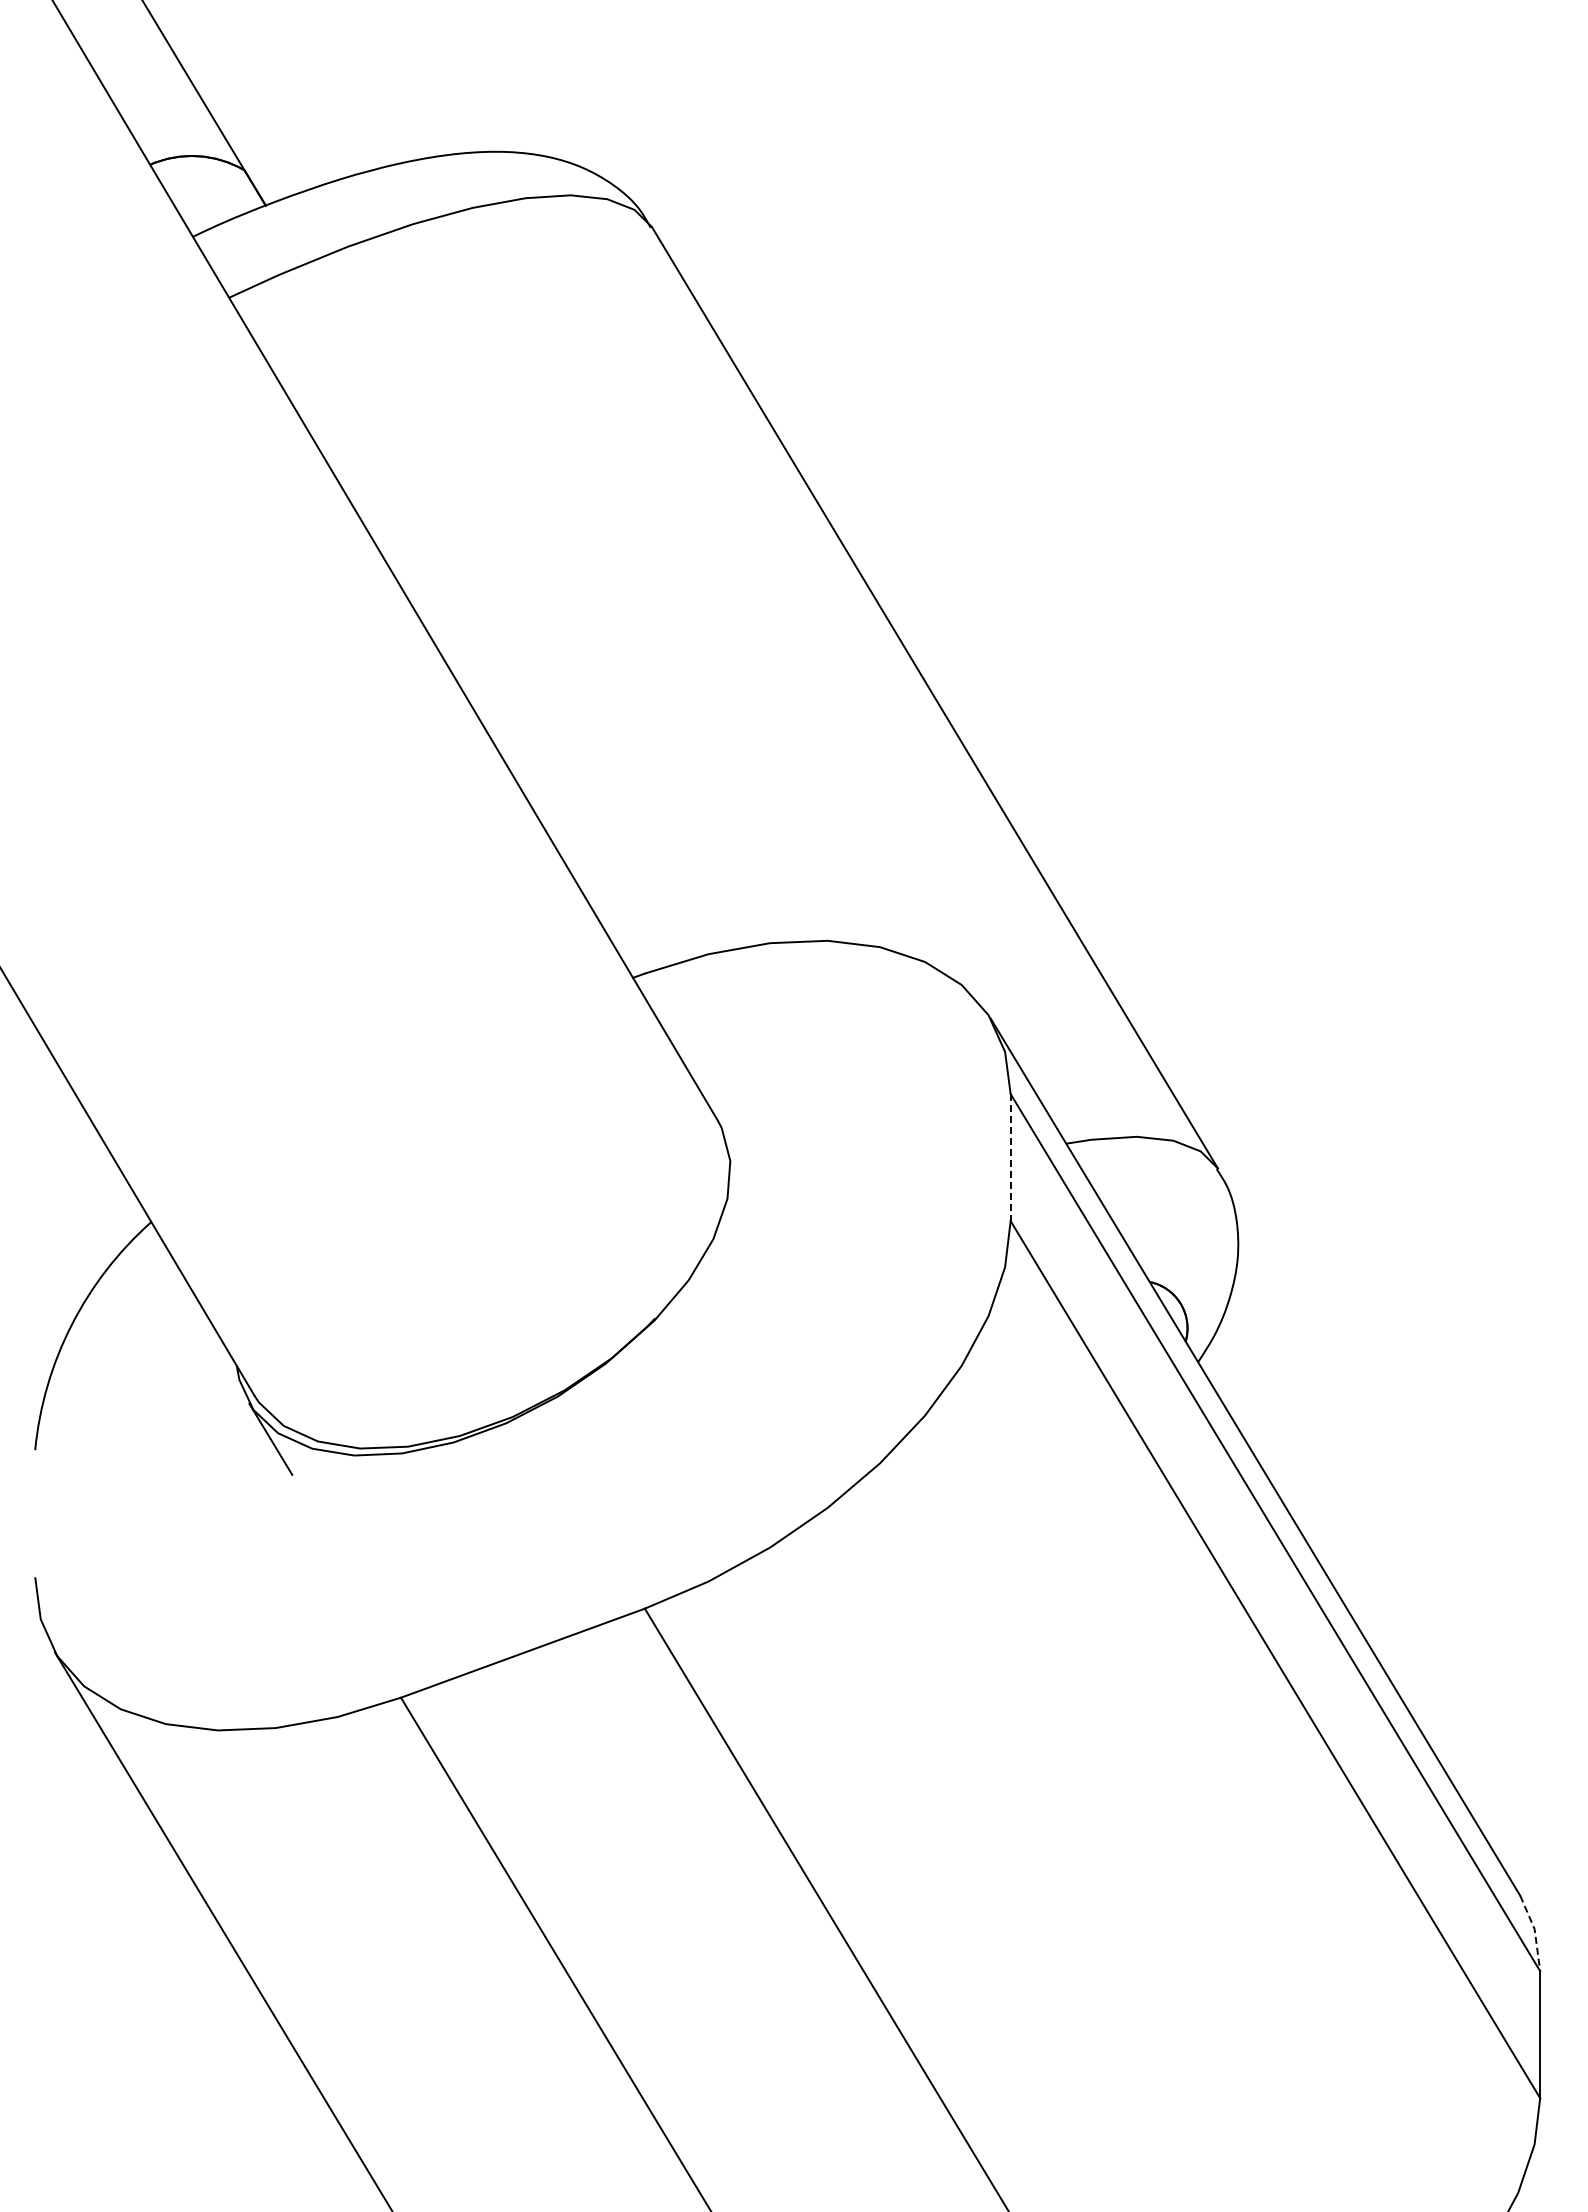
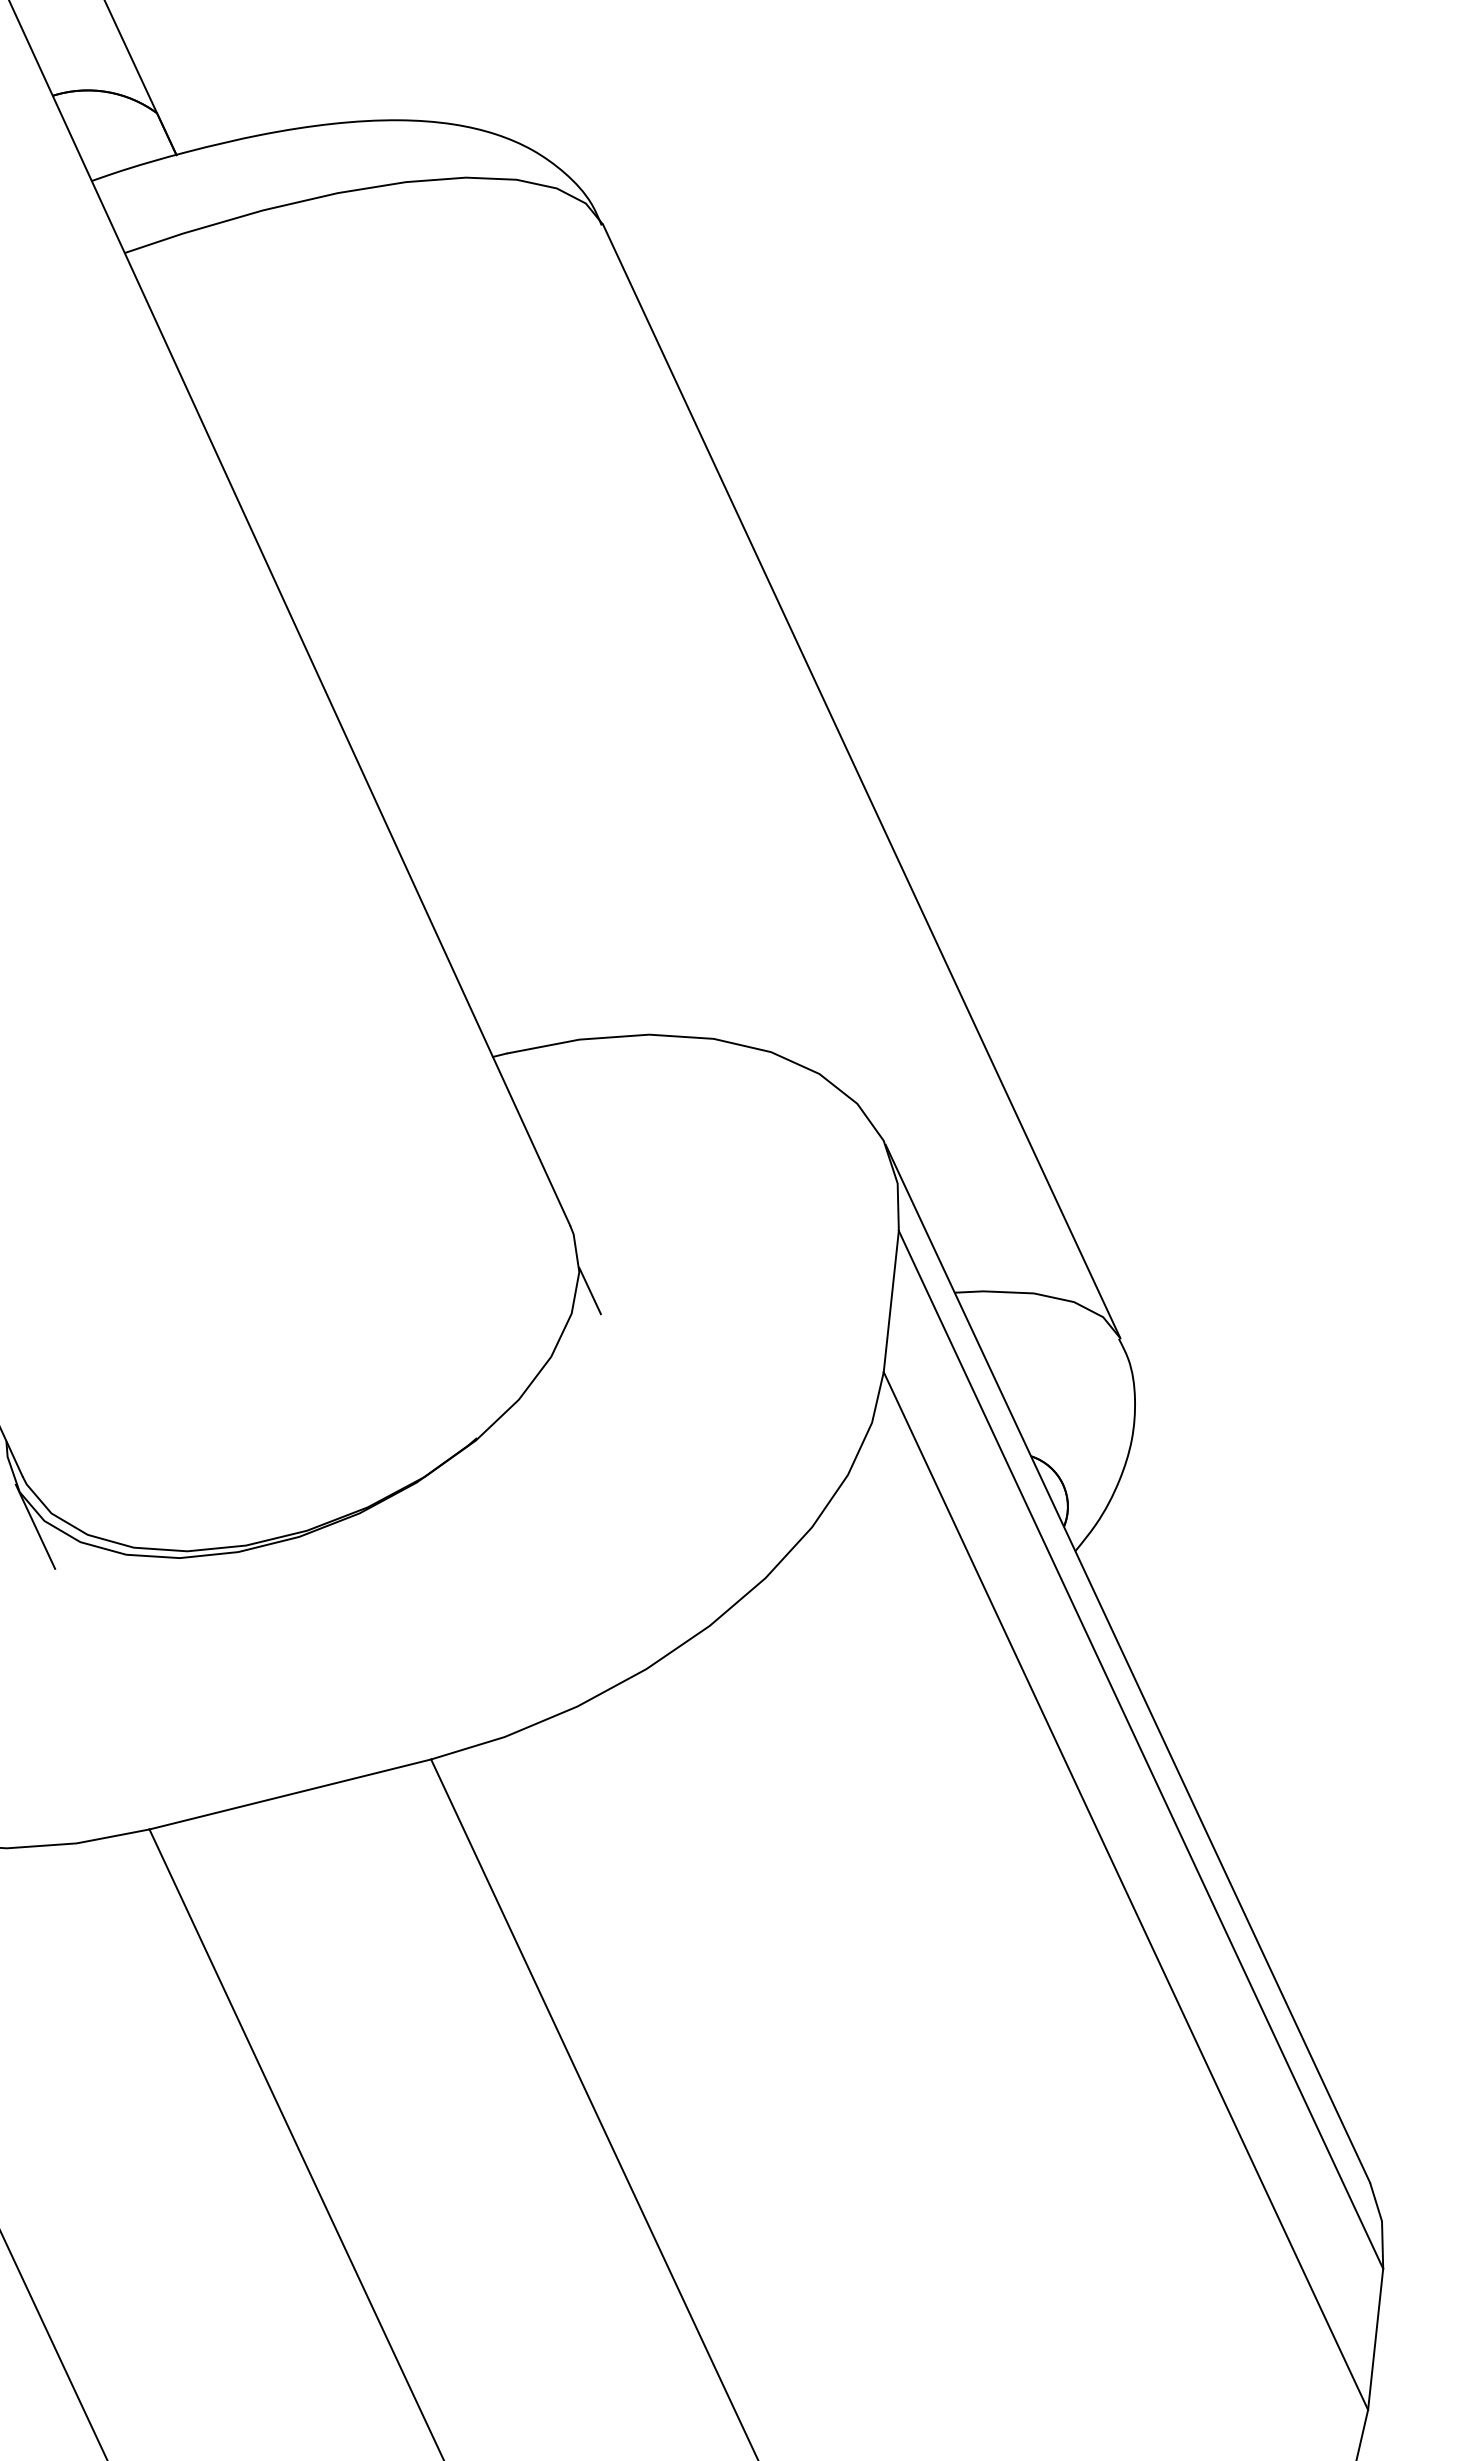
line: (1010, 1157) -> (891, 1301), dashed -> solid
line: (741, 1176) -> (589, 1290), added
line: (1535, 1932) -> (1382, 2225), dashed -> solid

